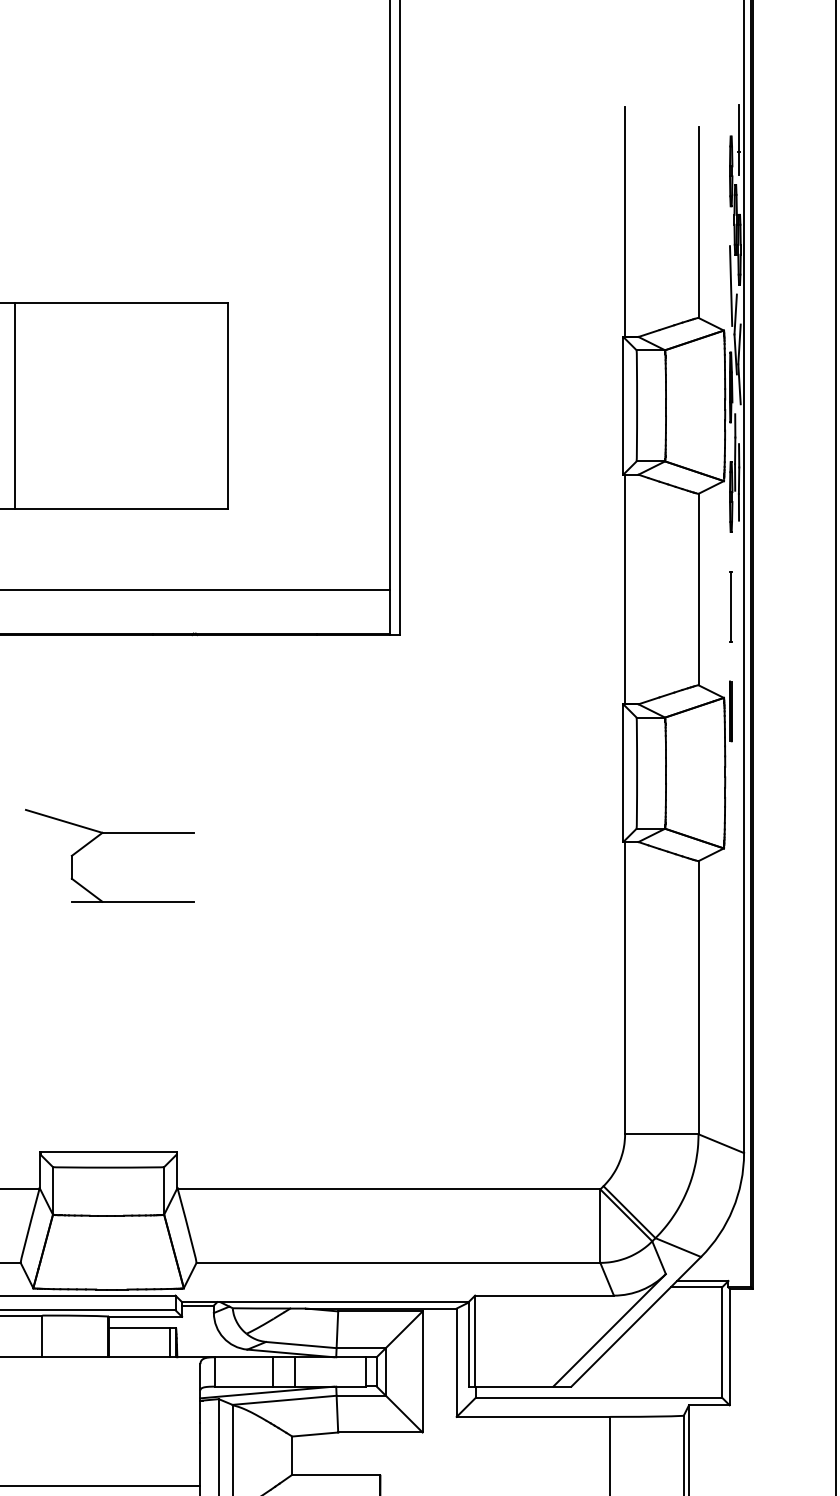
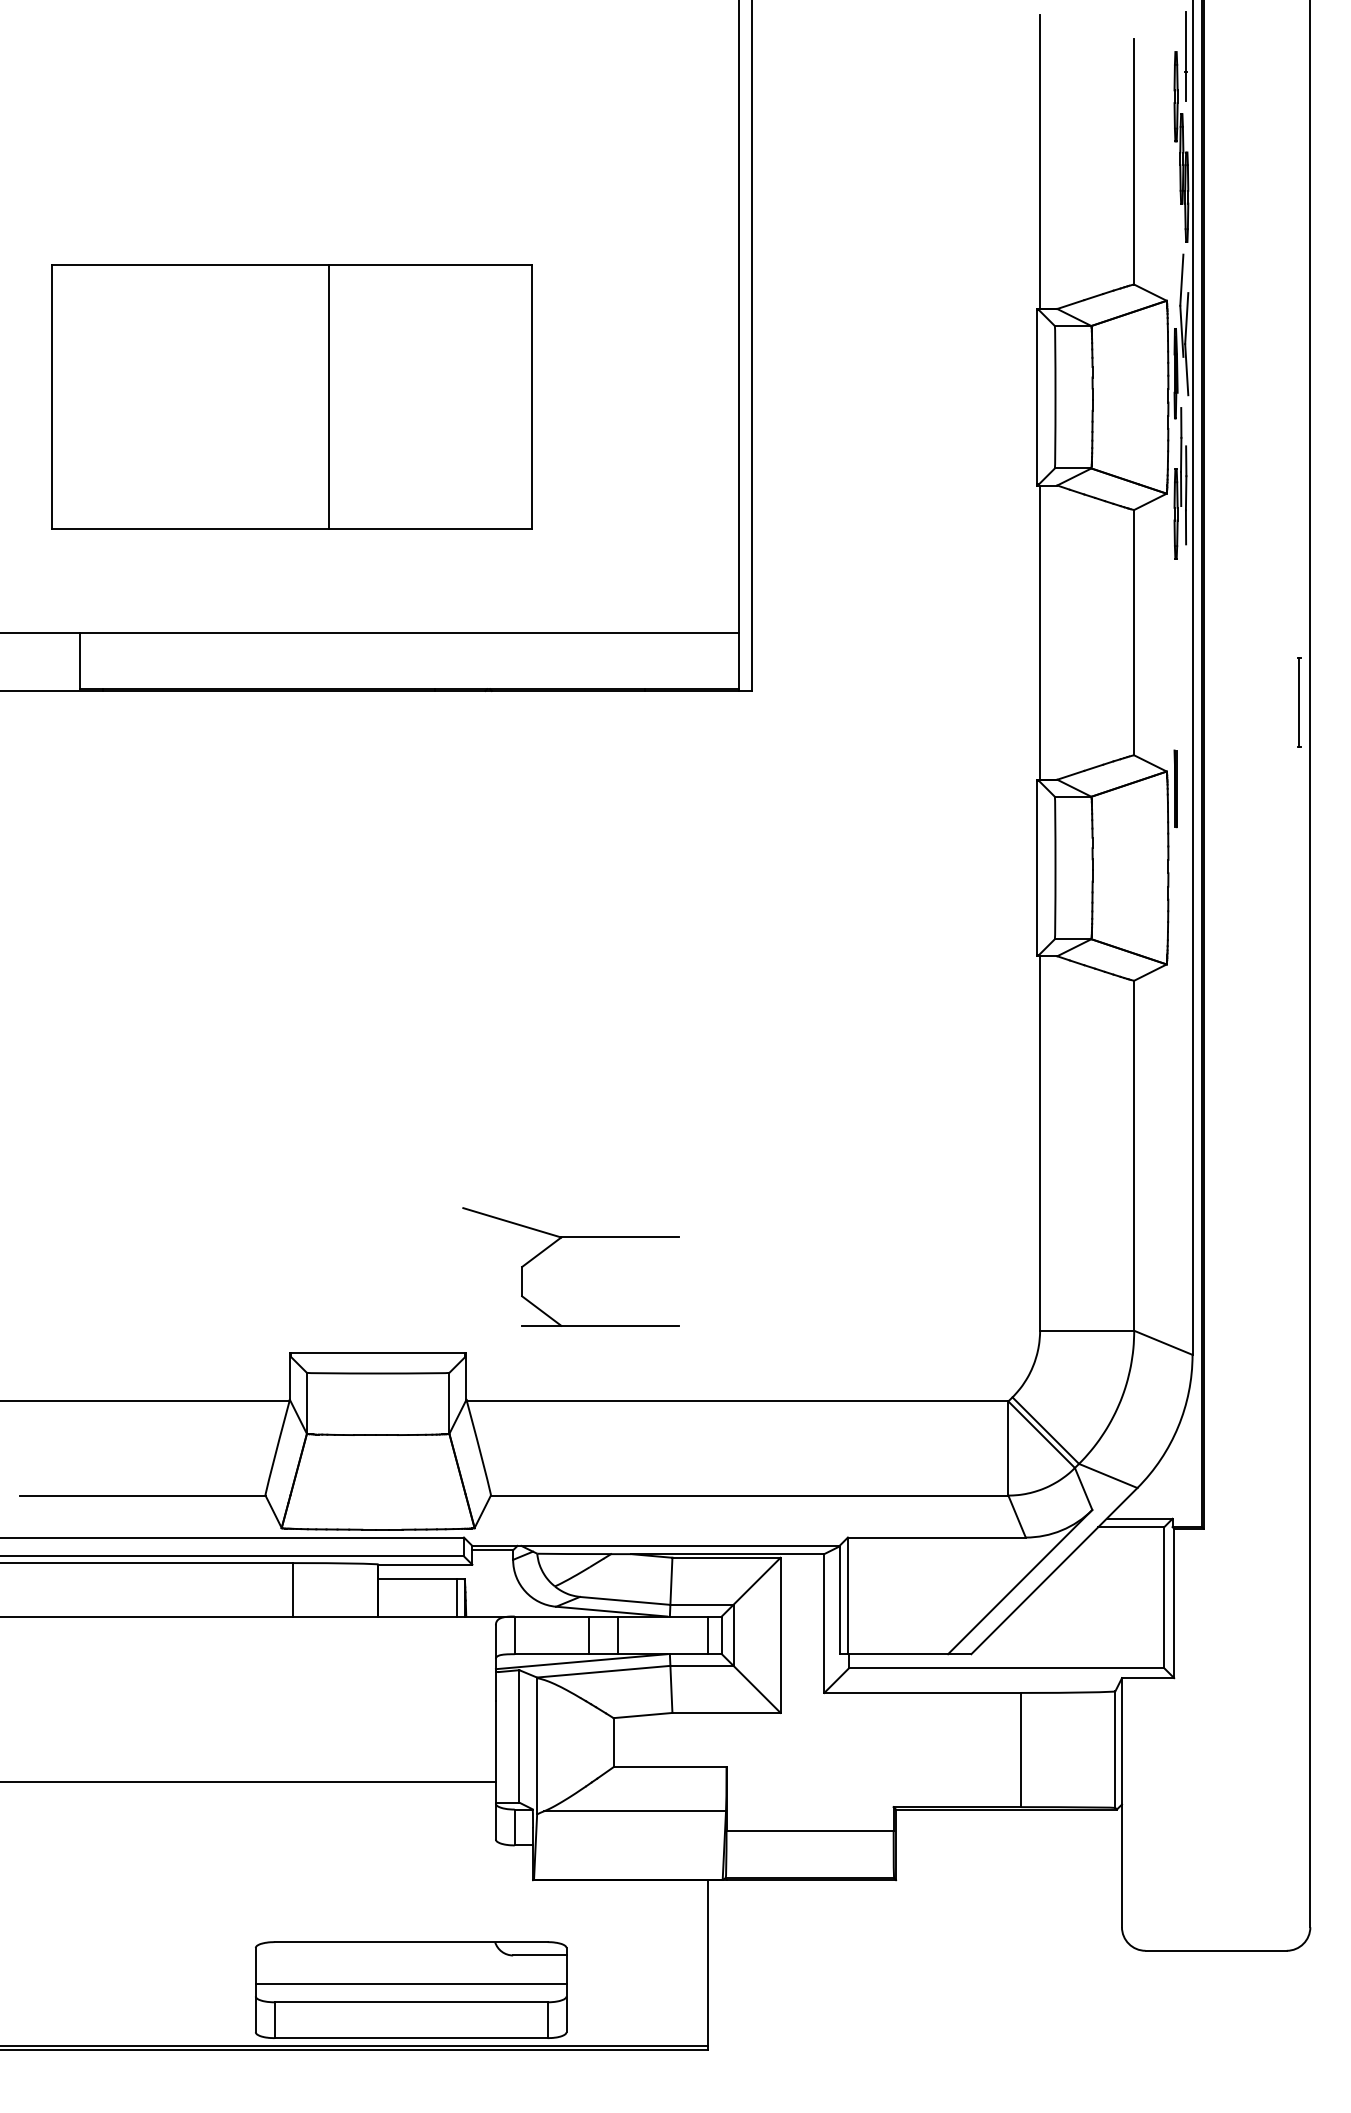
line: (730, 285) -> (1175, 243), removed
line: (15, 406) -> (328, 397), moved
part: (731, 606) -> (1299, 702), moved
part: (97, 837) -> (555, 1243), moved

